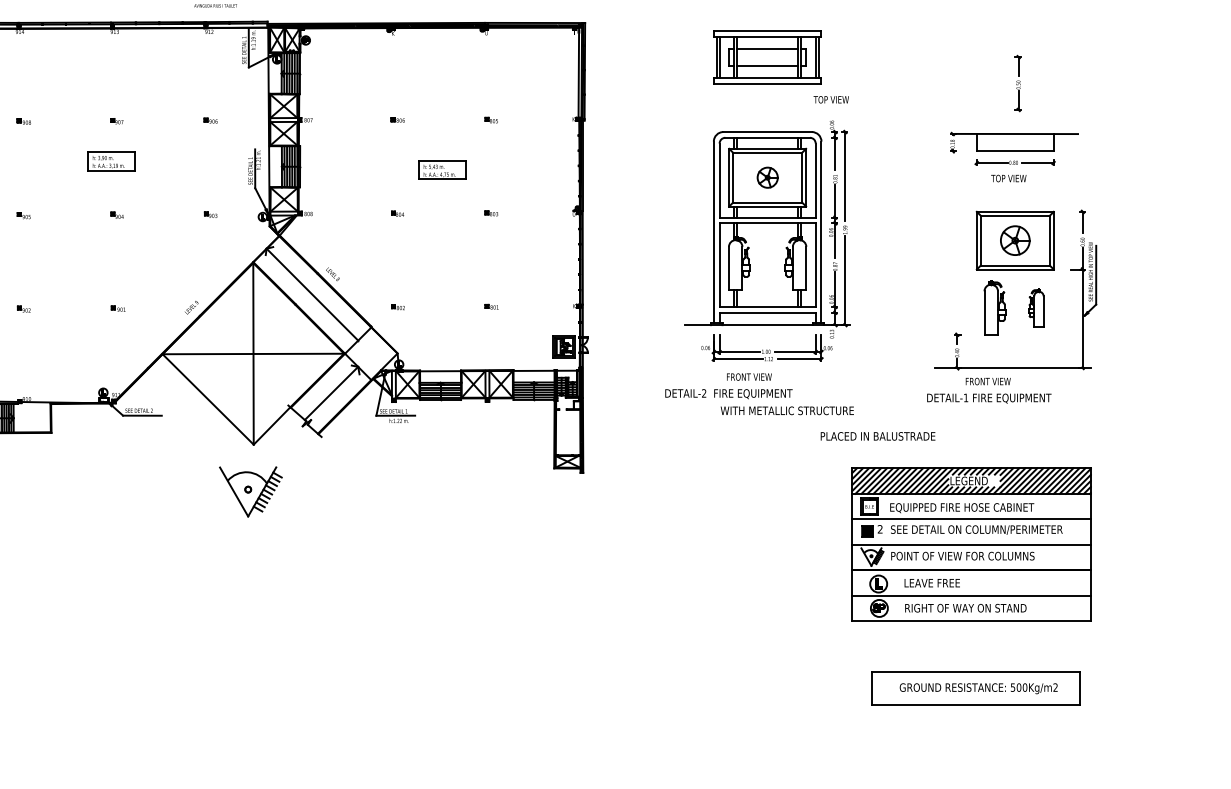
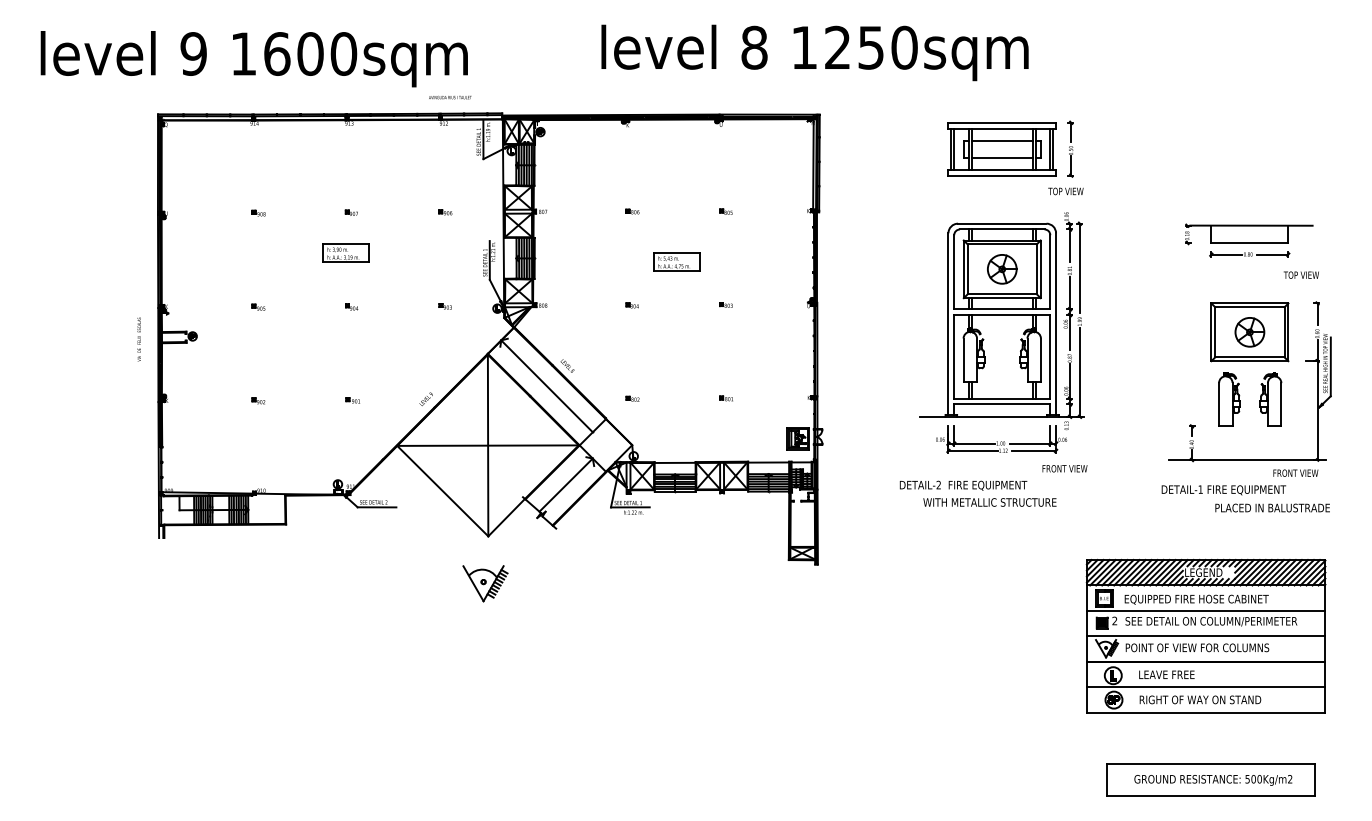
part: (1017, 82) -> (1070, 148), moved
part: (767, 177) -> (1002, 269), size x1.43
text: (1007, 177) -> (1300, 274), moved
part: (1035, 307) -> (1270, 399), size x1.43
text: (748, 376) -> (1064, 468), moved
text: (987, 380) -> (1295, 472), moved
text: (786, 410) -> (989, 502), moved
text: (877, 435) -> (1272, 507), moved
part: (250, 491) -> (485, 583), size x0.71

